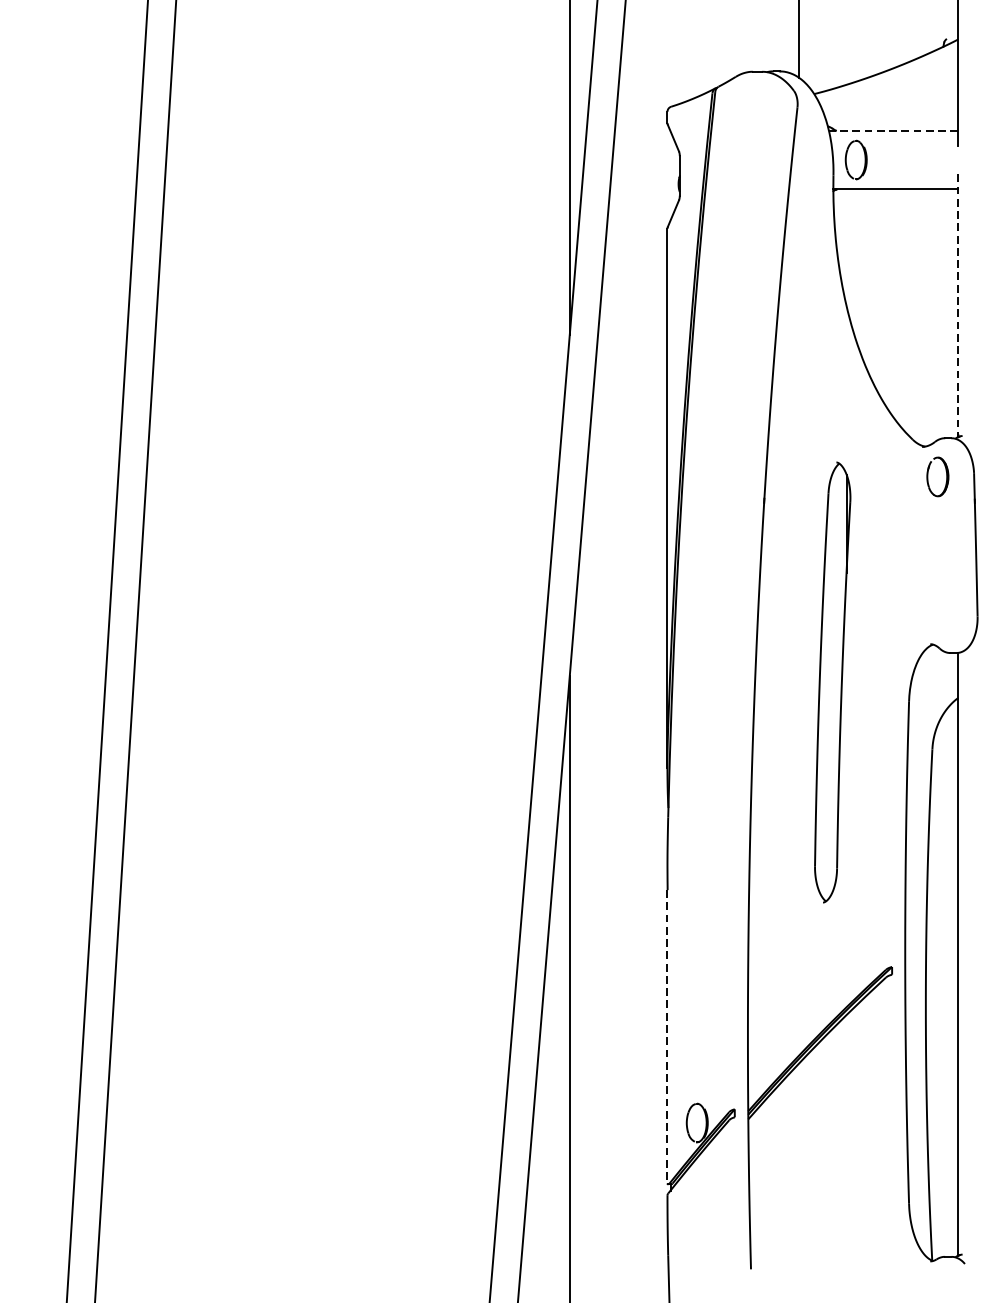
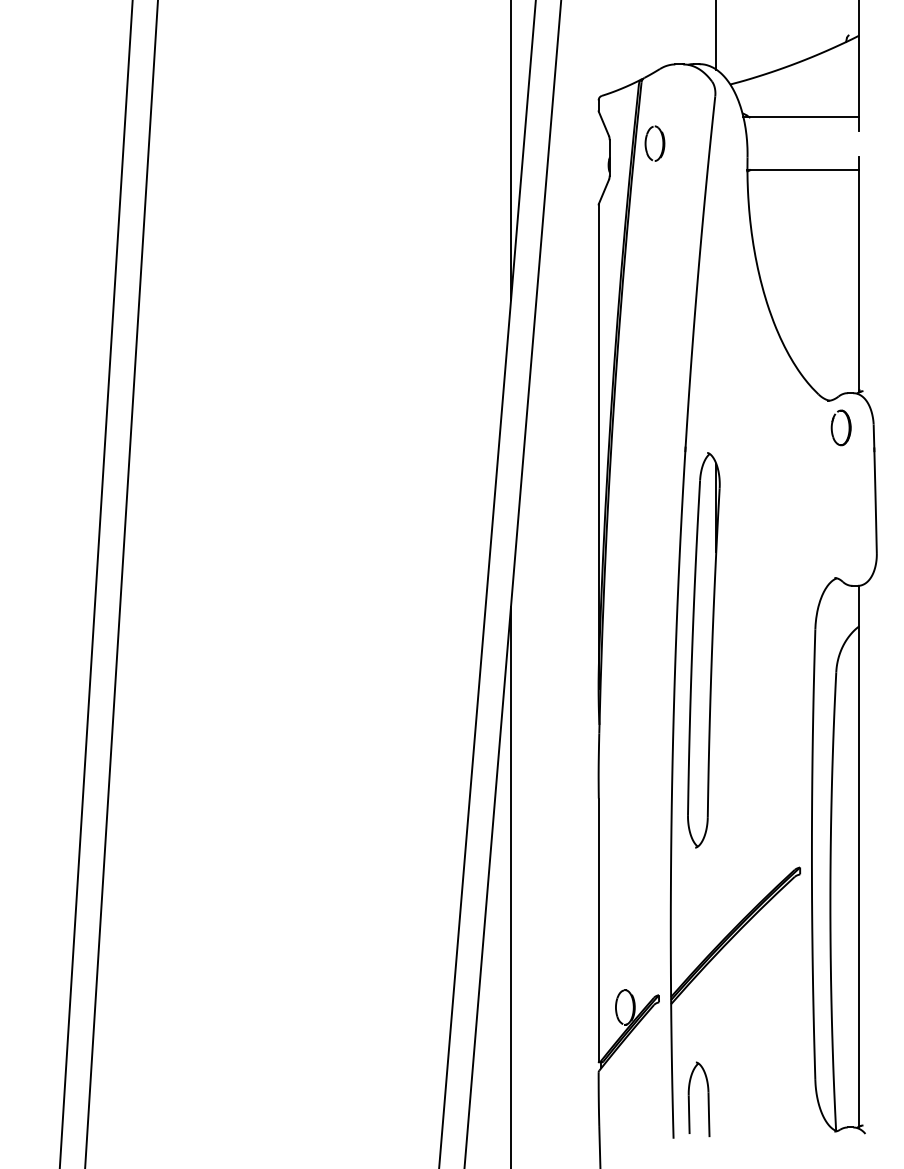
line: (893, 130) -> (801, 117), dashed -> solid
part: (855, 159) -> (654, 143), moved
line: (958, 305) -> (859, 274), dashed -> solid
part: (832, 682) -> (703, 650), moved
line: (667, 1037) -> (598, 930), dashed -> solid
part: (768, 1225) -> (689, 1099), added

